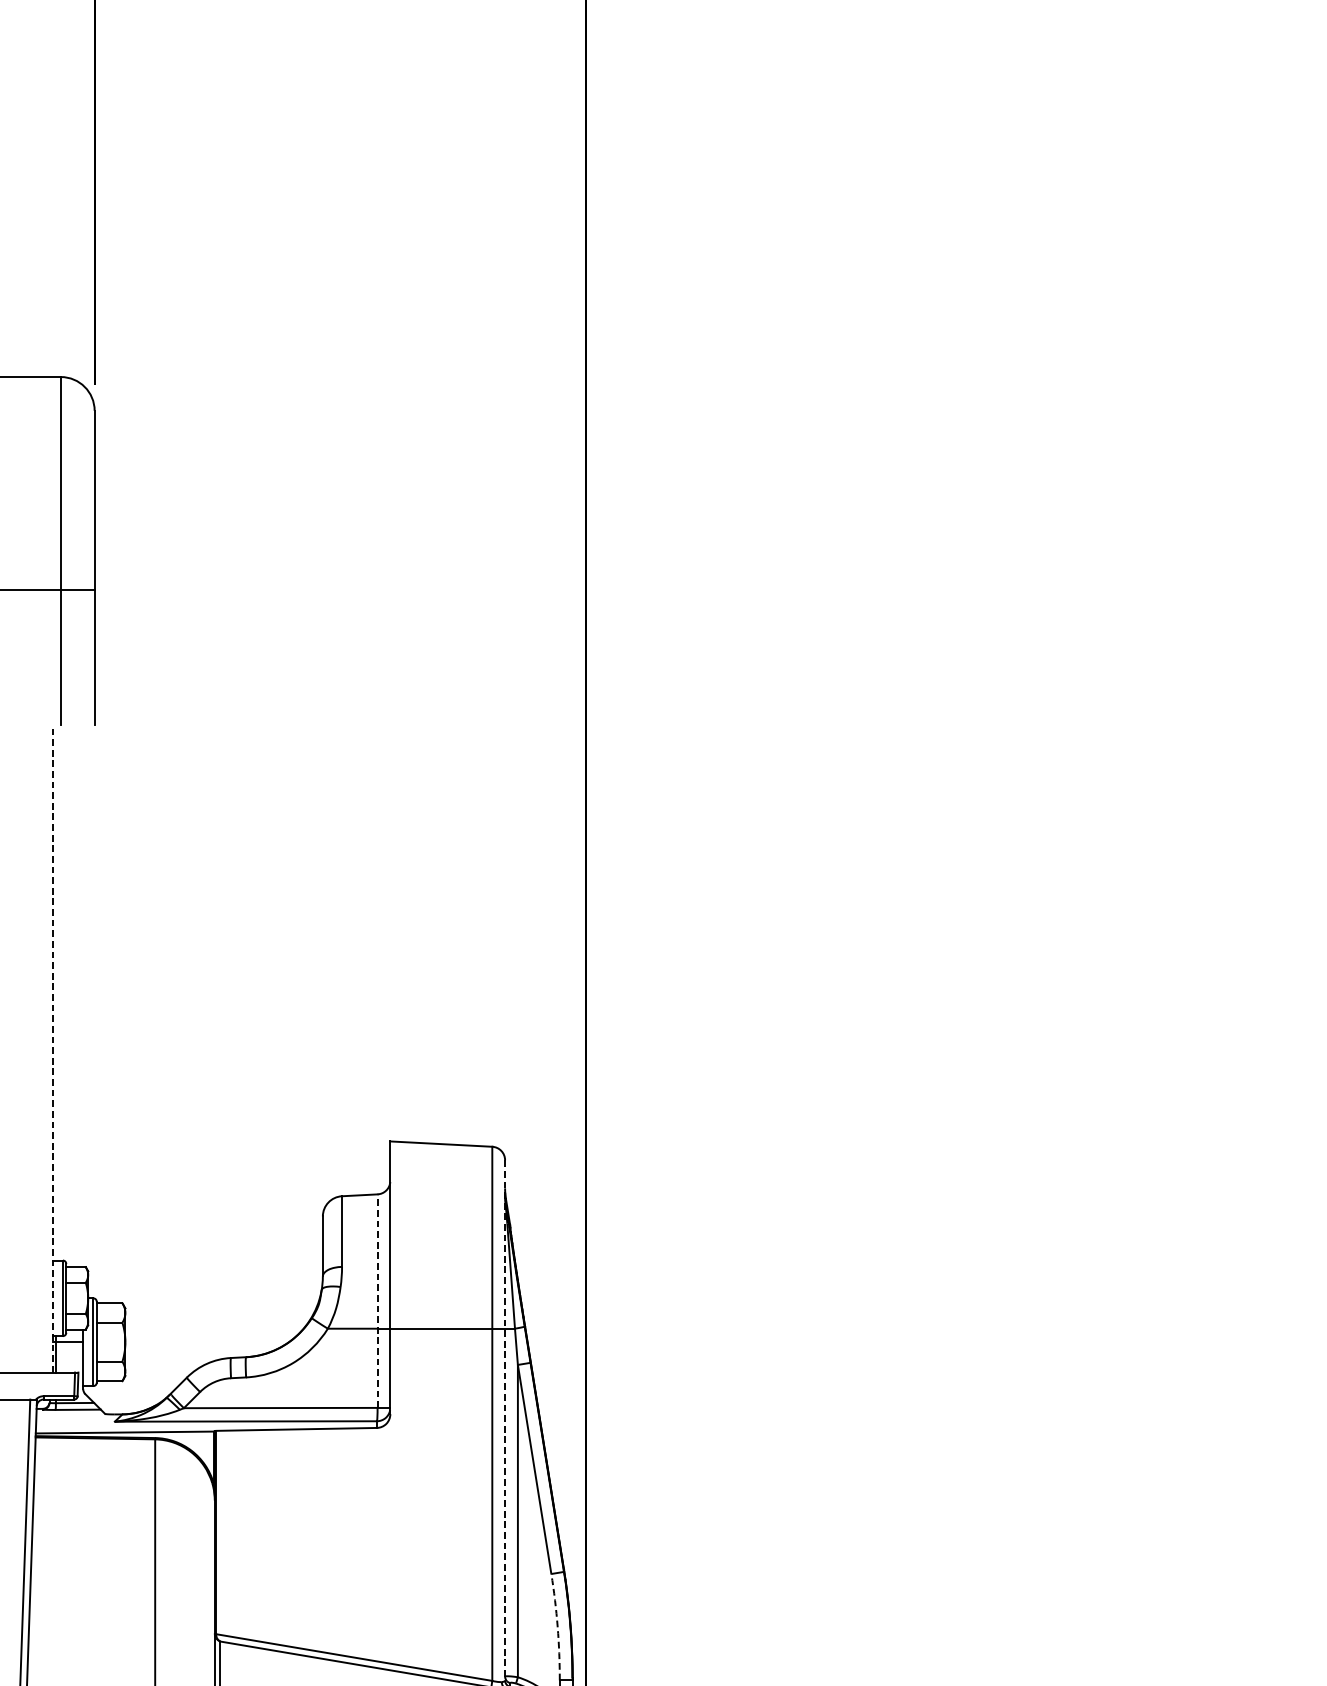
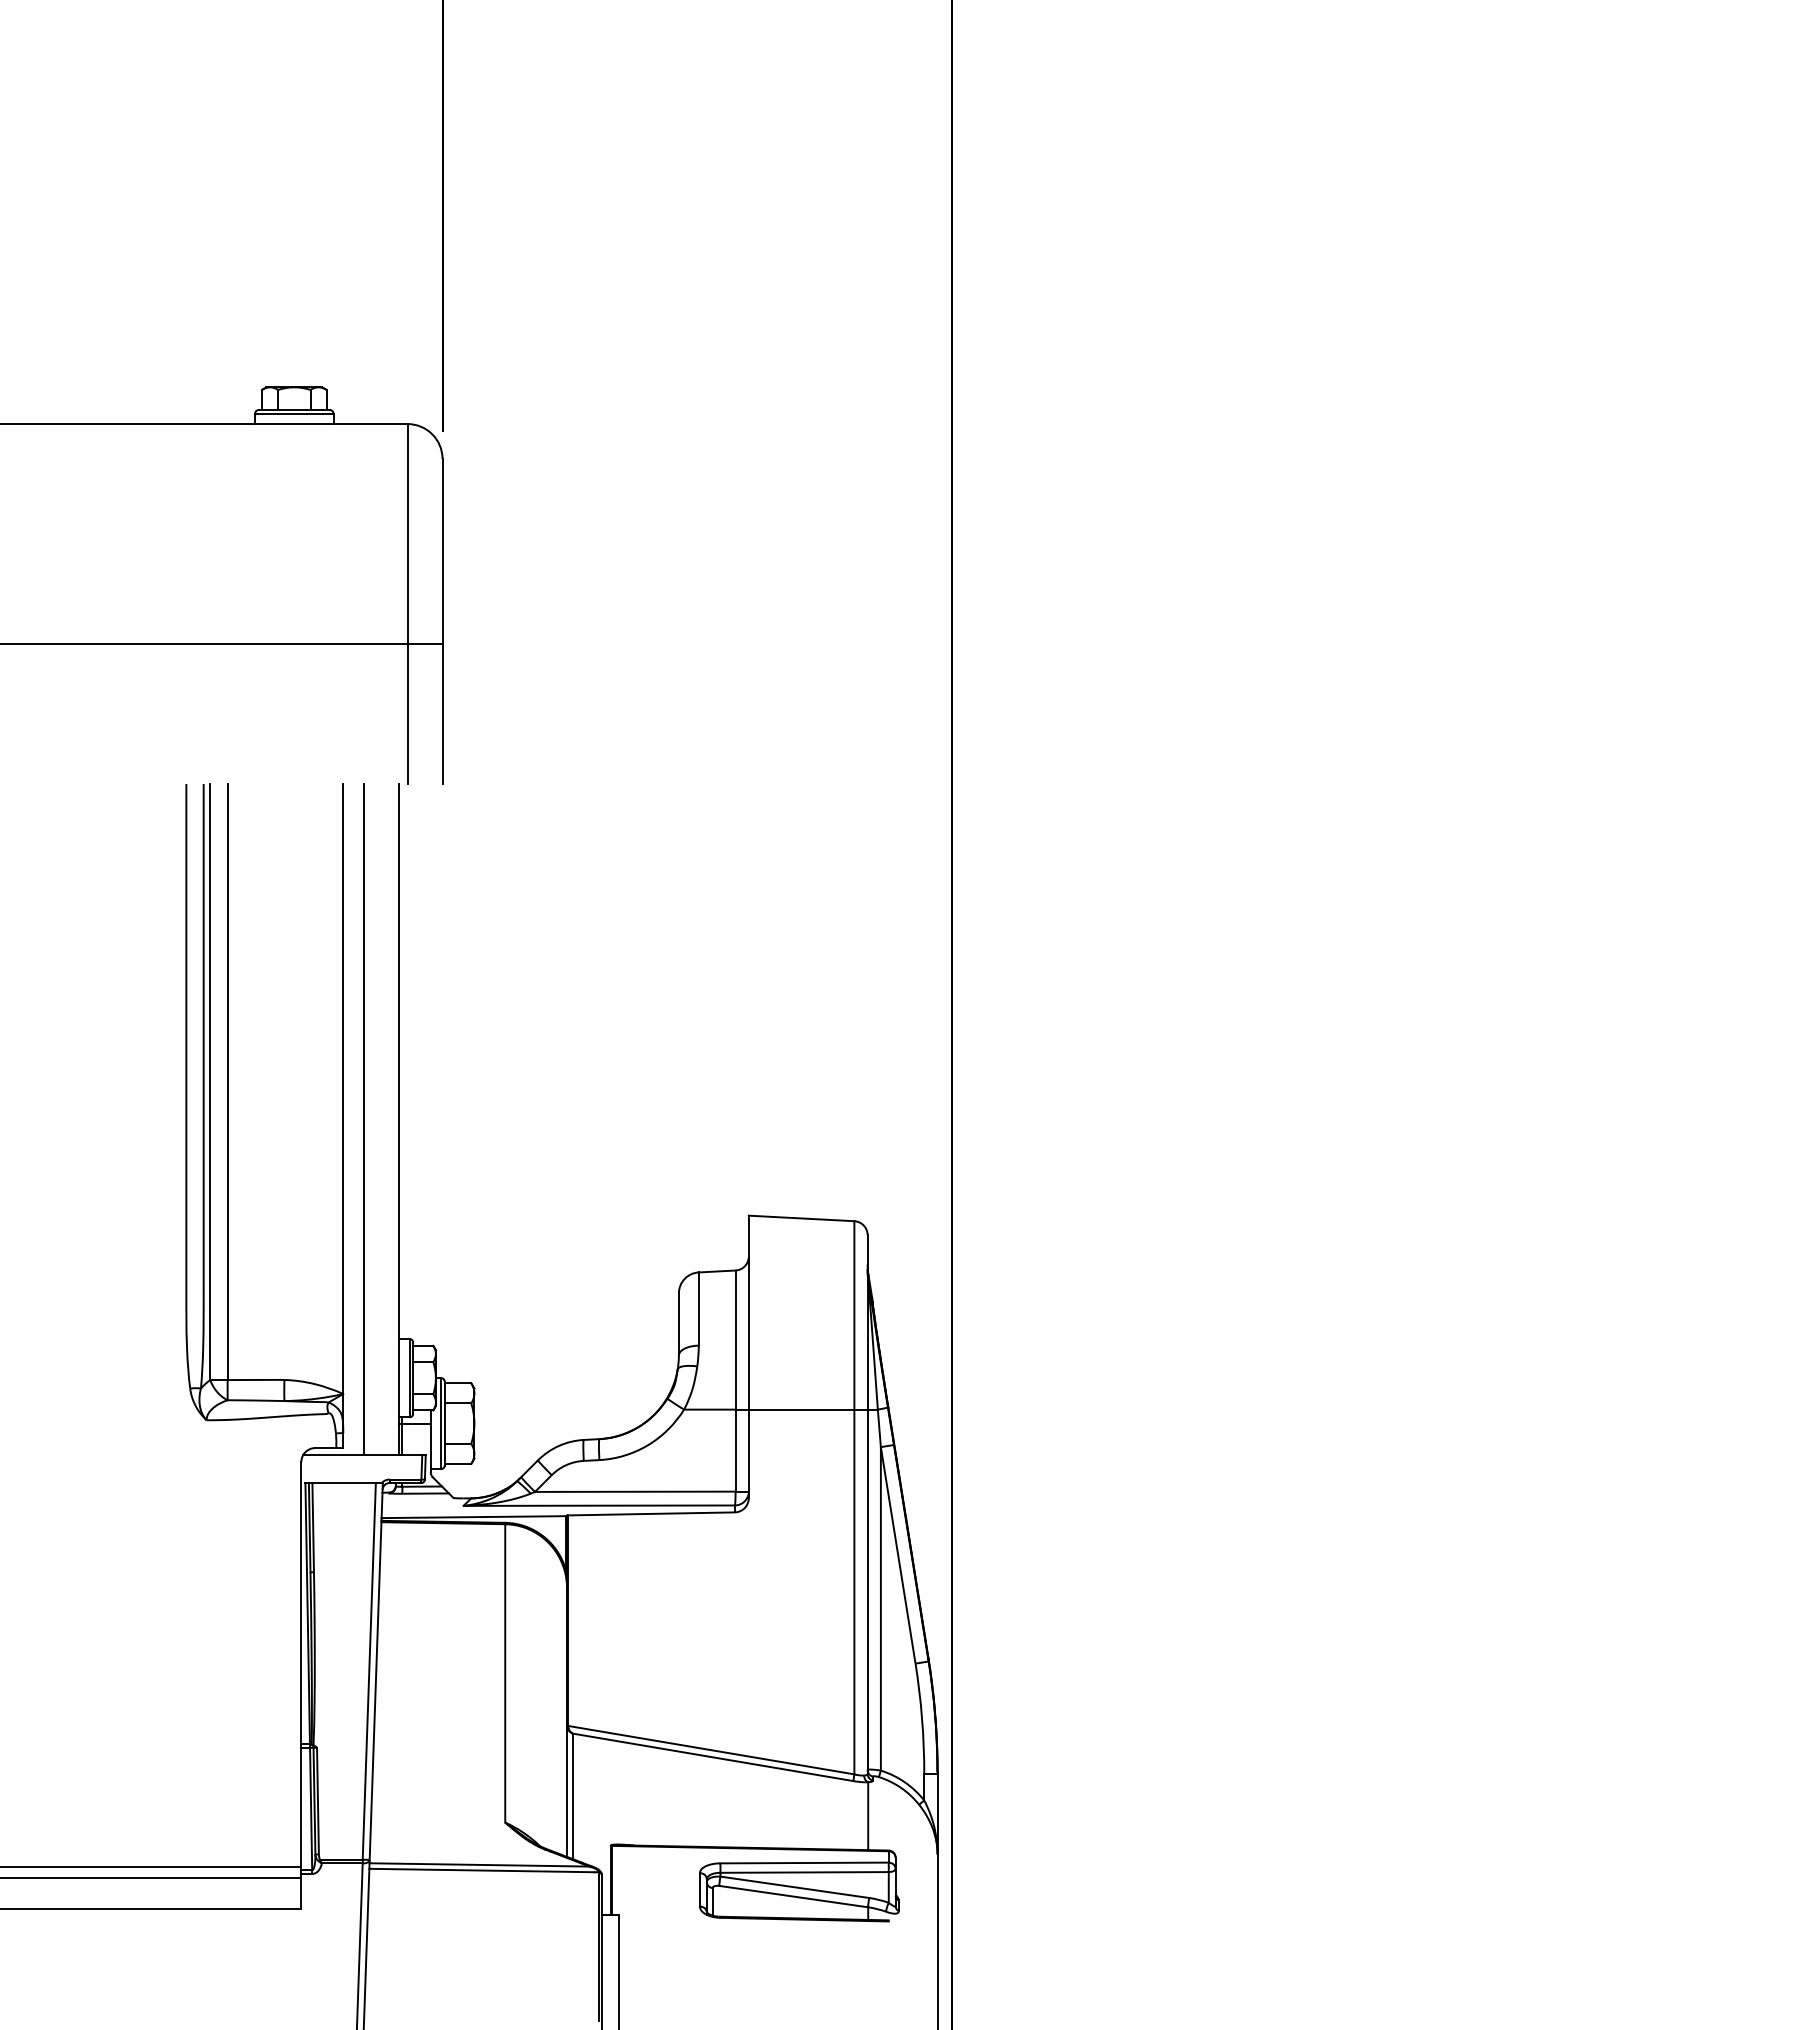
line: (19, 1048) -> (364, 1119), added
line: (53, 1048) -> (399, 1119), dashed -> solid
line: (377, 1301) -> (735, 1381), dashed -> solid
line: (504, 1421) -> (867, 1505), dashed -> solid
arc: (558, 1626) -> (922, 1718), dashed -> solid

